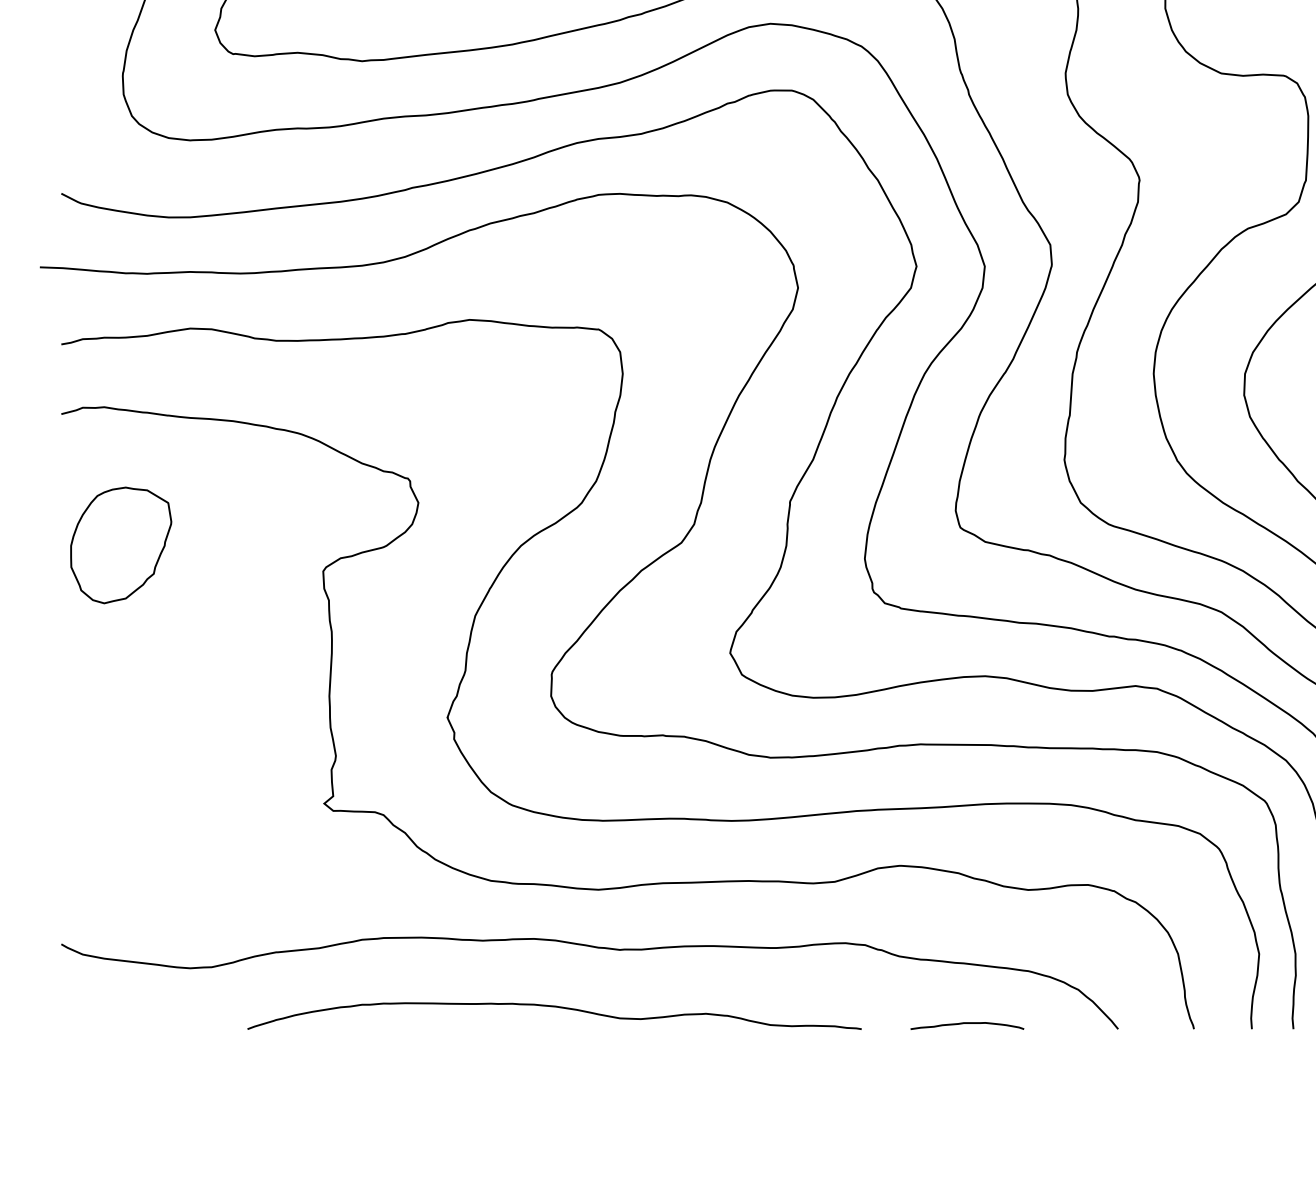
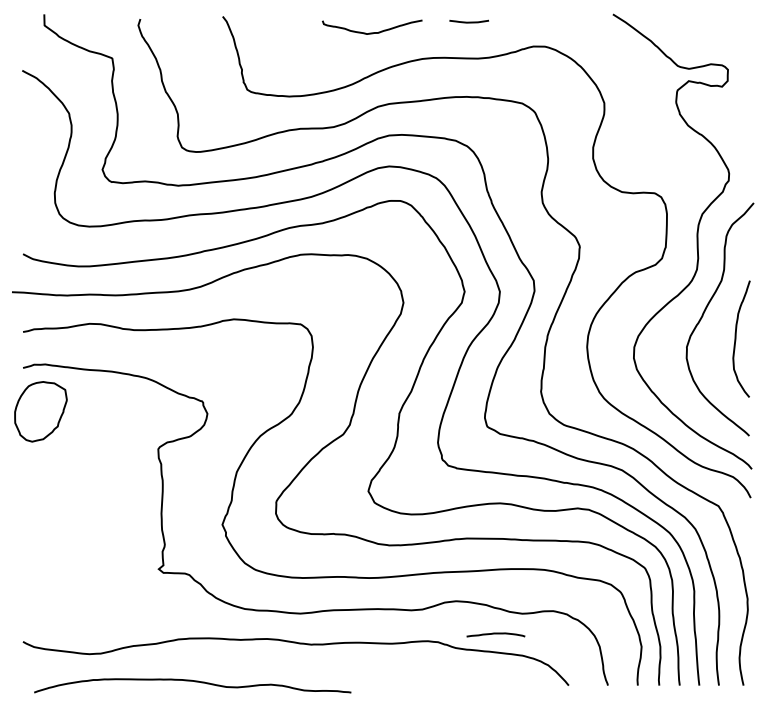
part: (120, 544) -> (40, 411), moved
curve: (554, 1007) -> (192, 681), moved
curve: (966, 1025) -> (495, 634), moved

